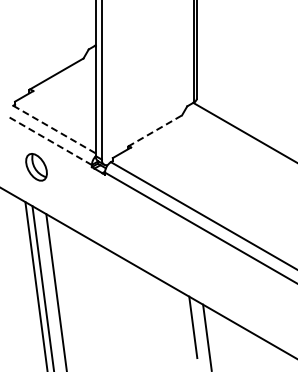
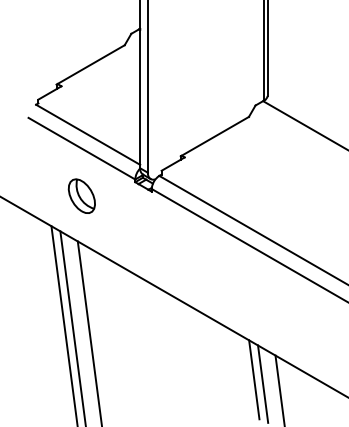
line: (54, 129) -> (88, 134), dashed -> solid
line: (155, 130) -> (215, 135), dashed -> solid
line: (49, 140) -> (81, 148), dashed -> solid
part: (36, 167) -> (81, 196), moved
line: (186, 323) -> (254, 379), added

